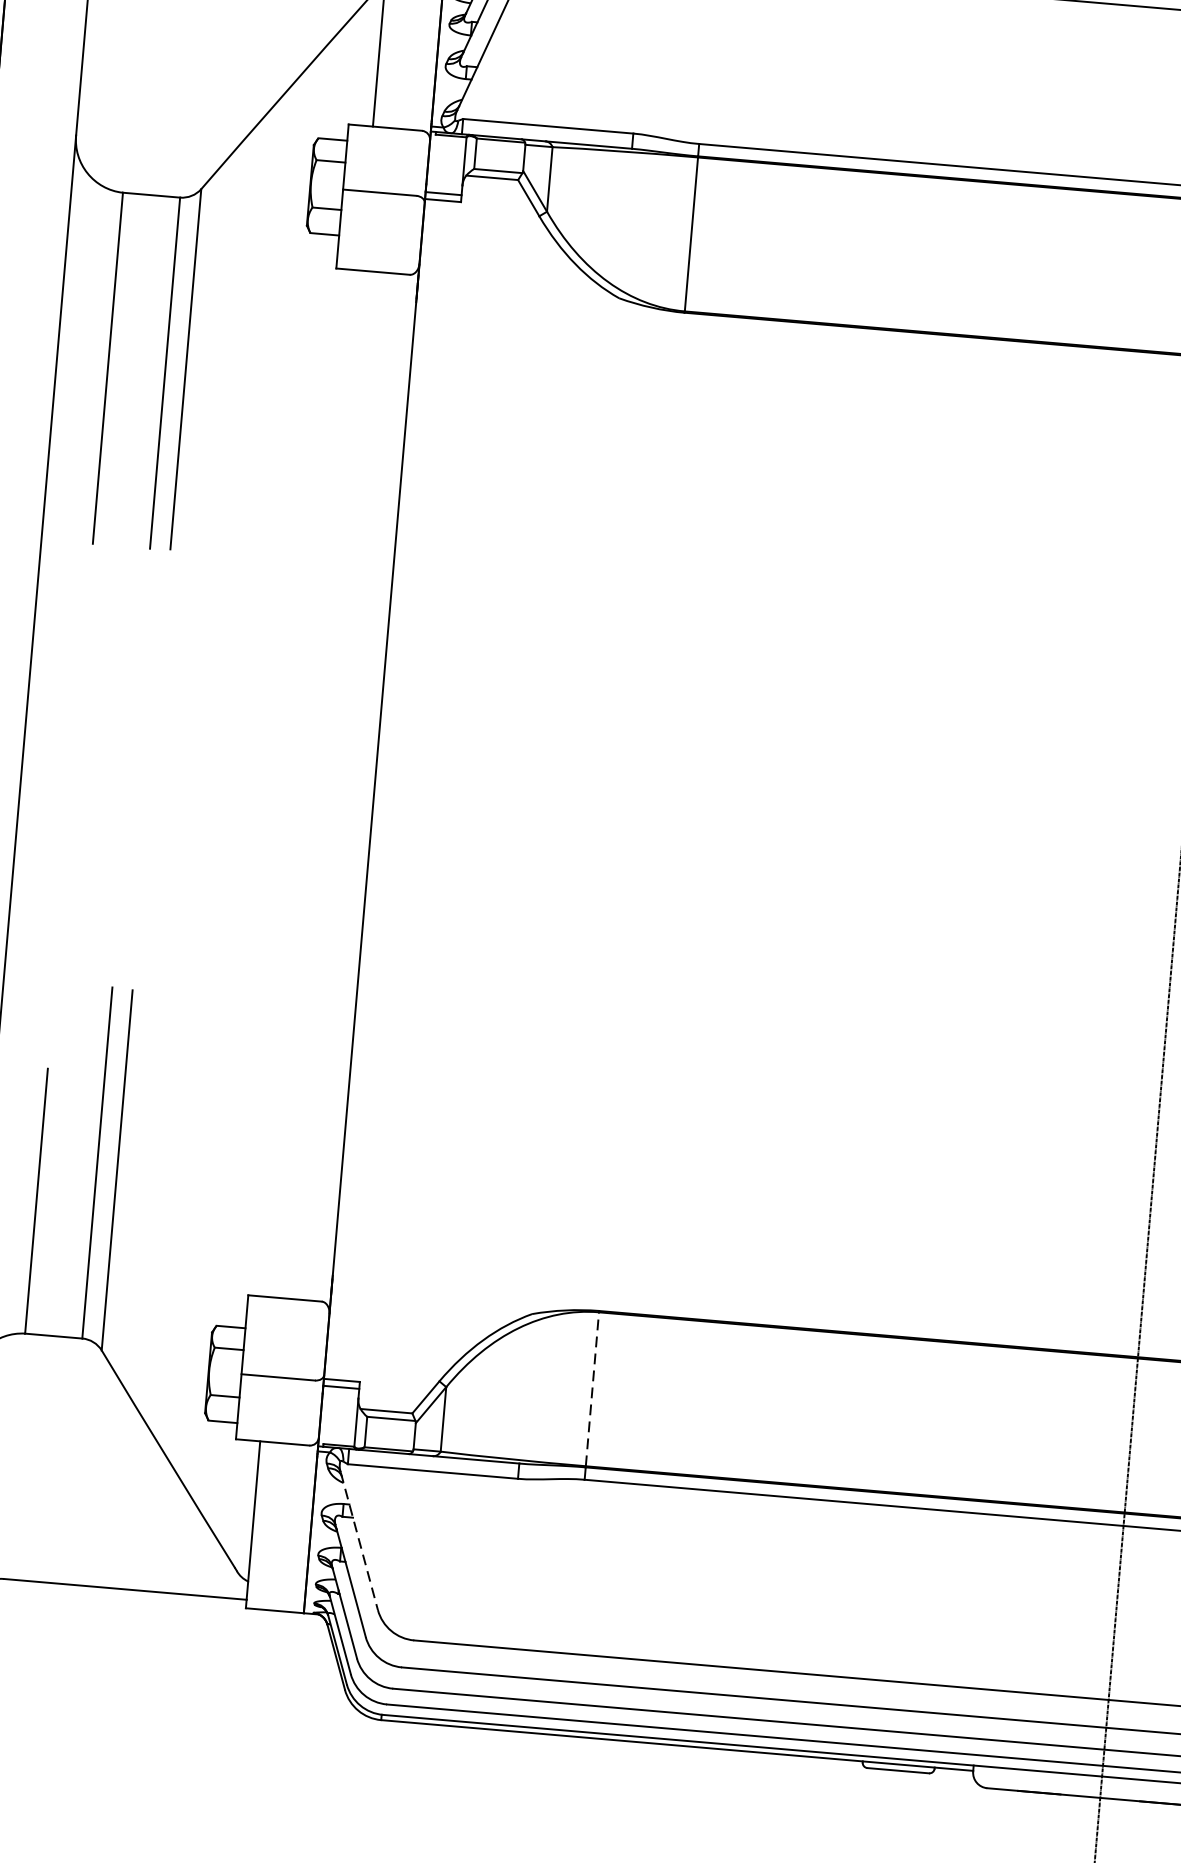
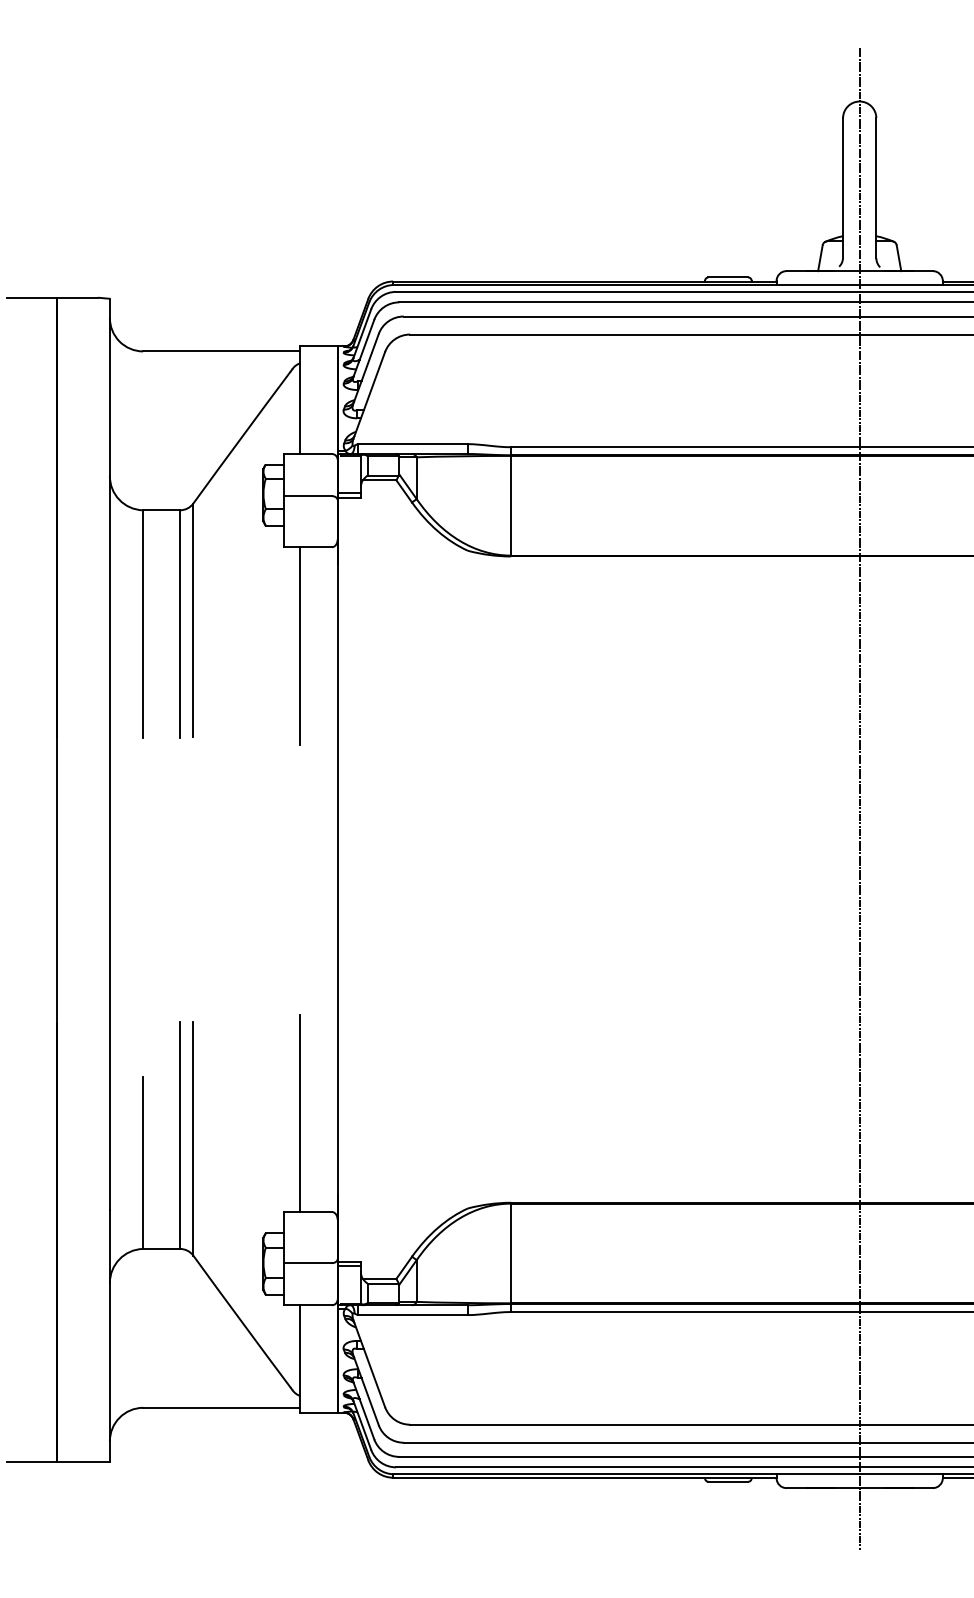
line: (348, 422) -> (300, 645), added
line: (286, 1145) -> (300, 1113), added
line: (591, 1389) -> (510, 1253), dashed -> solid
line: (359, 1542) -> (369, 1364), dashed -> solid

